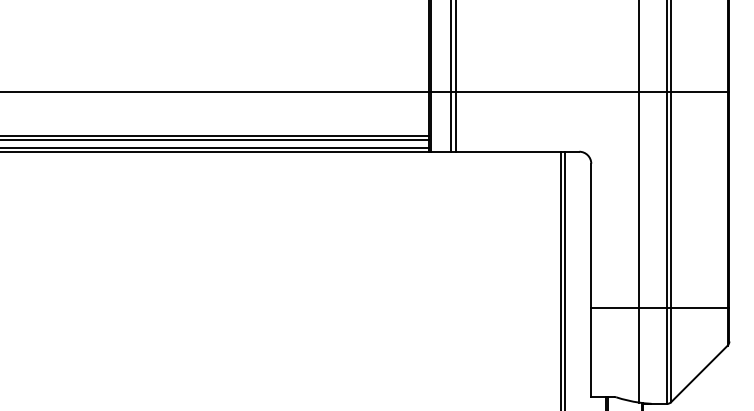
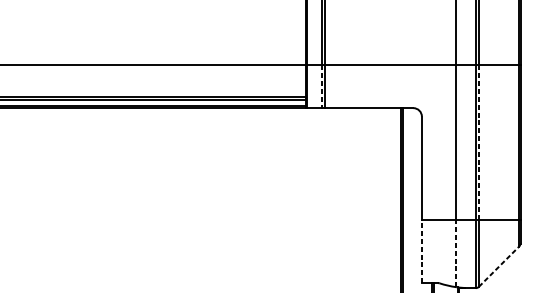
line: (451, 122) -> (322, 87), solid -> dashed
line: (671, 199) -> (479, 142), solid -> dashed
line: (591, 352) -> (422, 251), solid -> dashed
line: (639, 354) -> (456, 252), solid -> dashed
line: (699, 373) -> (499, 266), solid -> dashed

